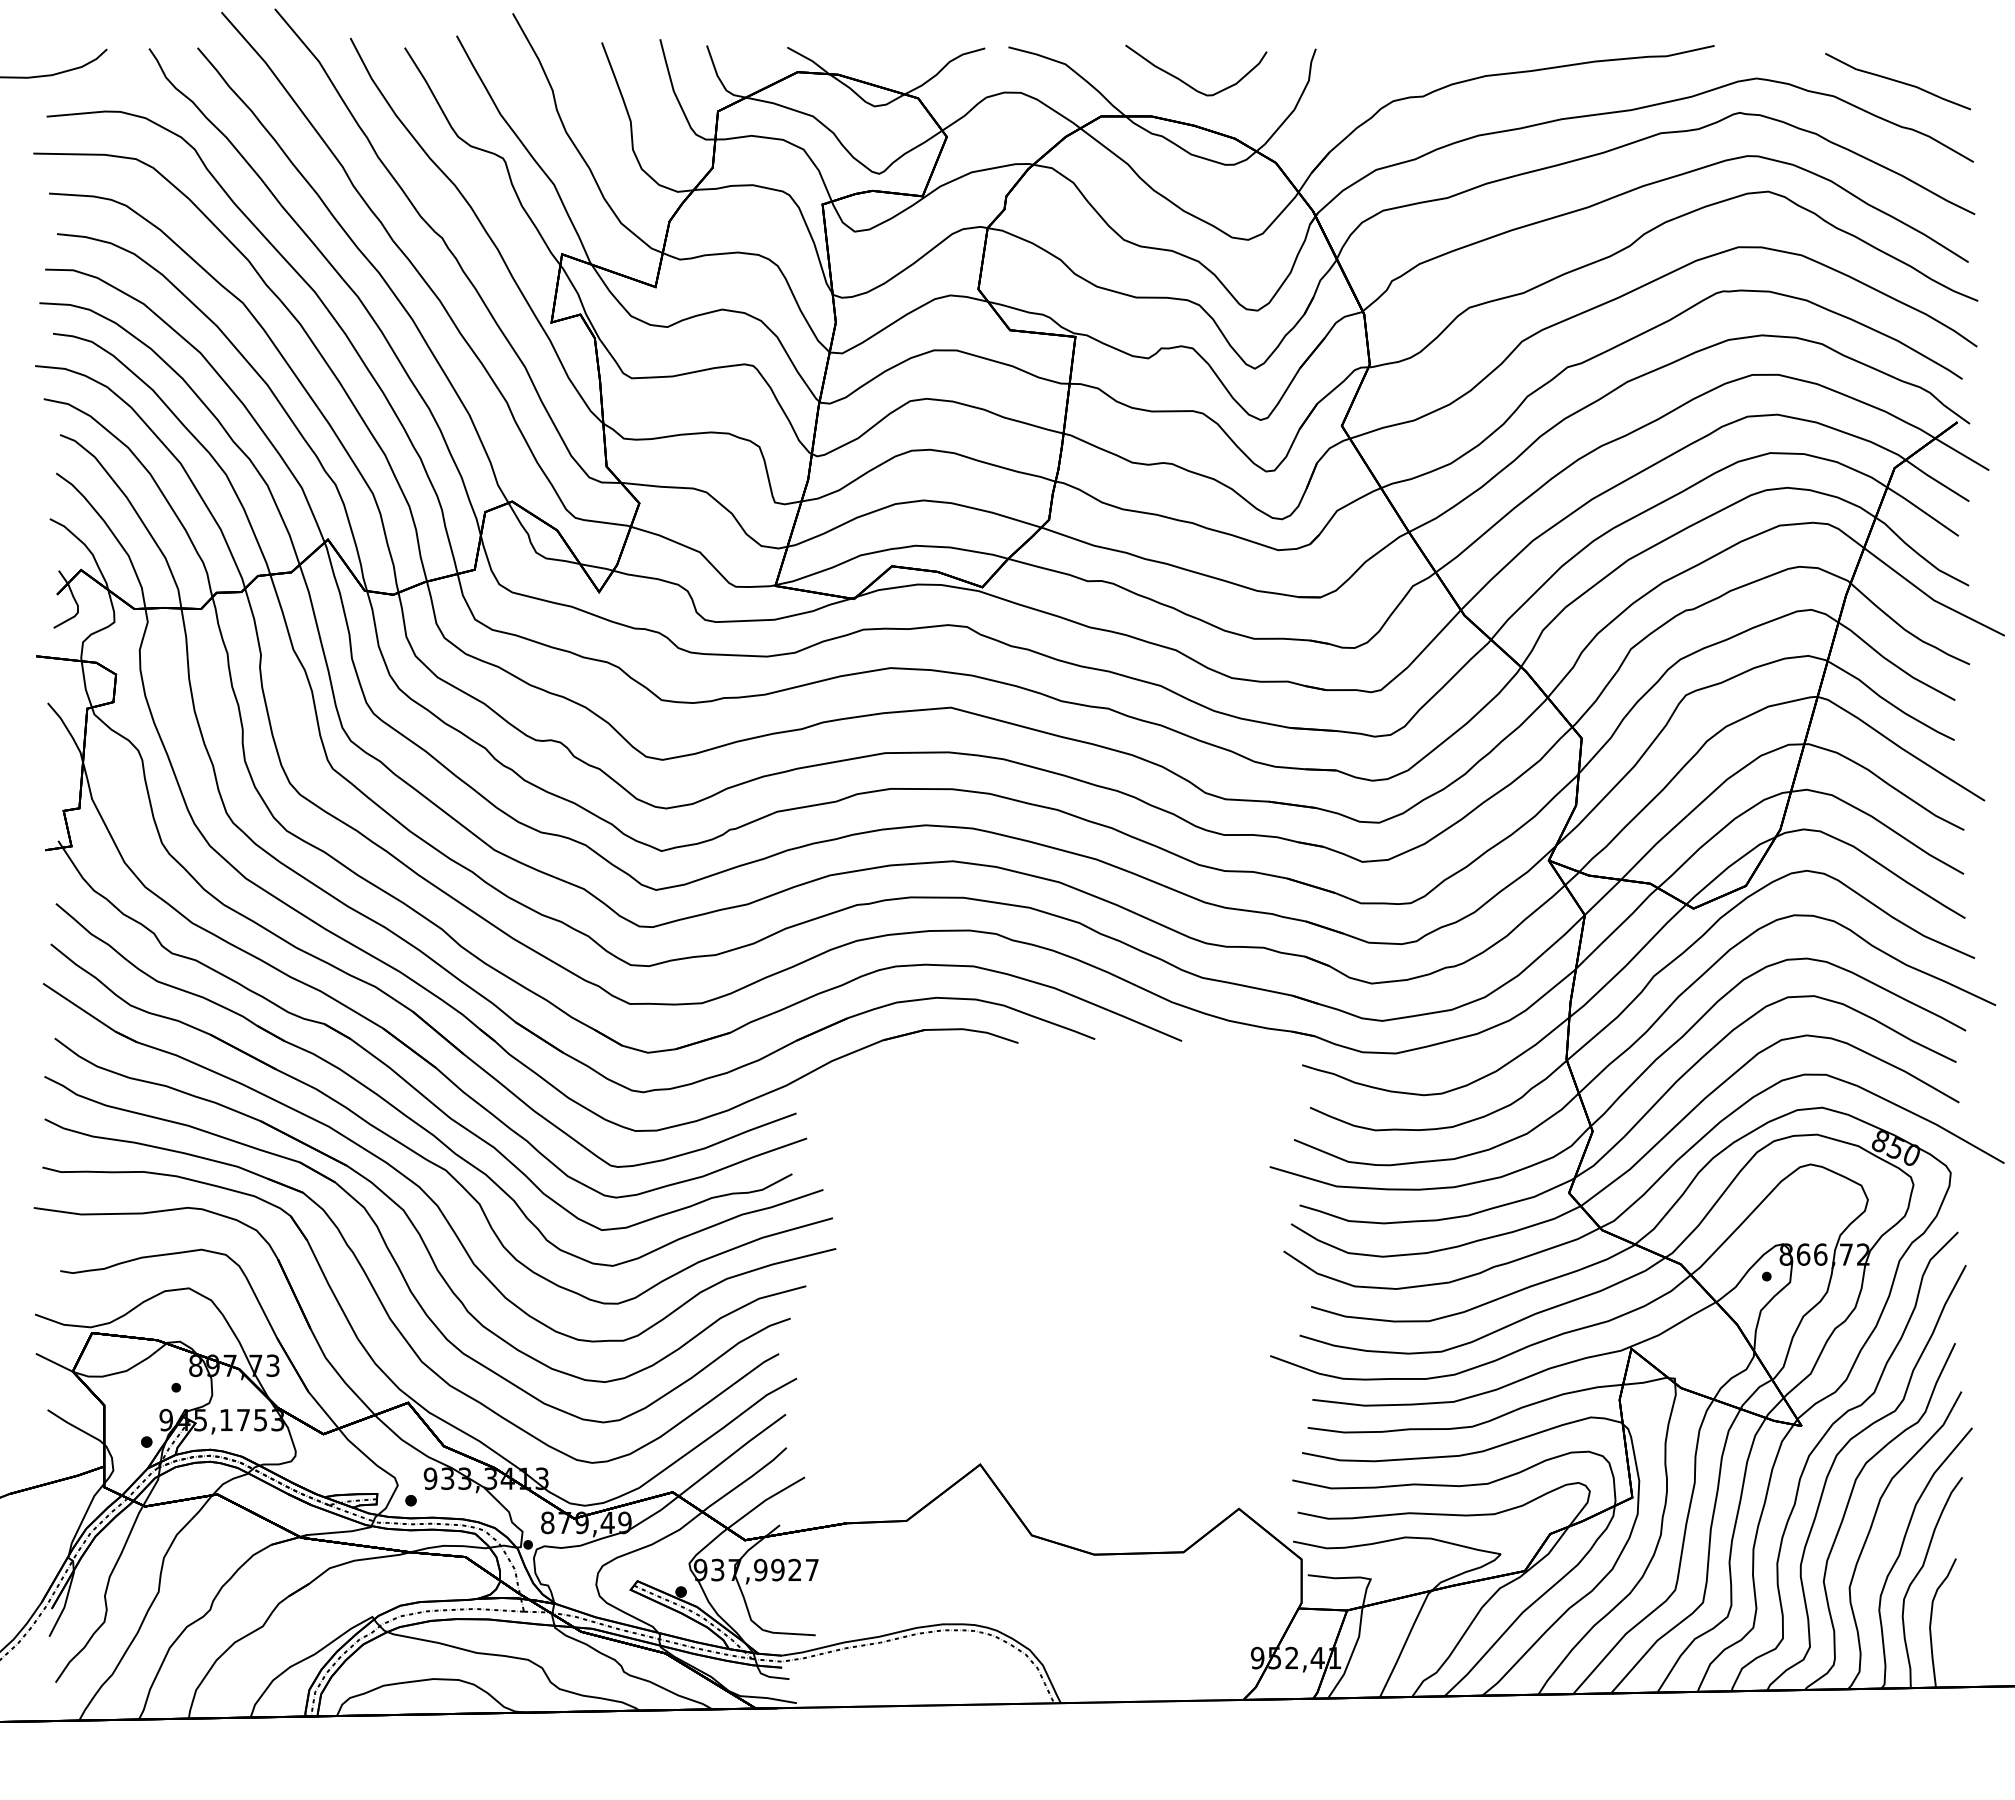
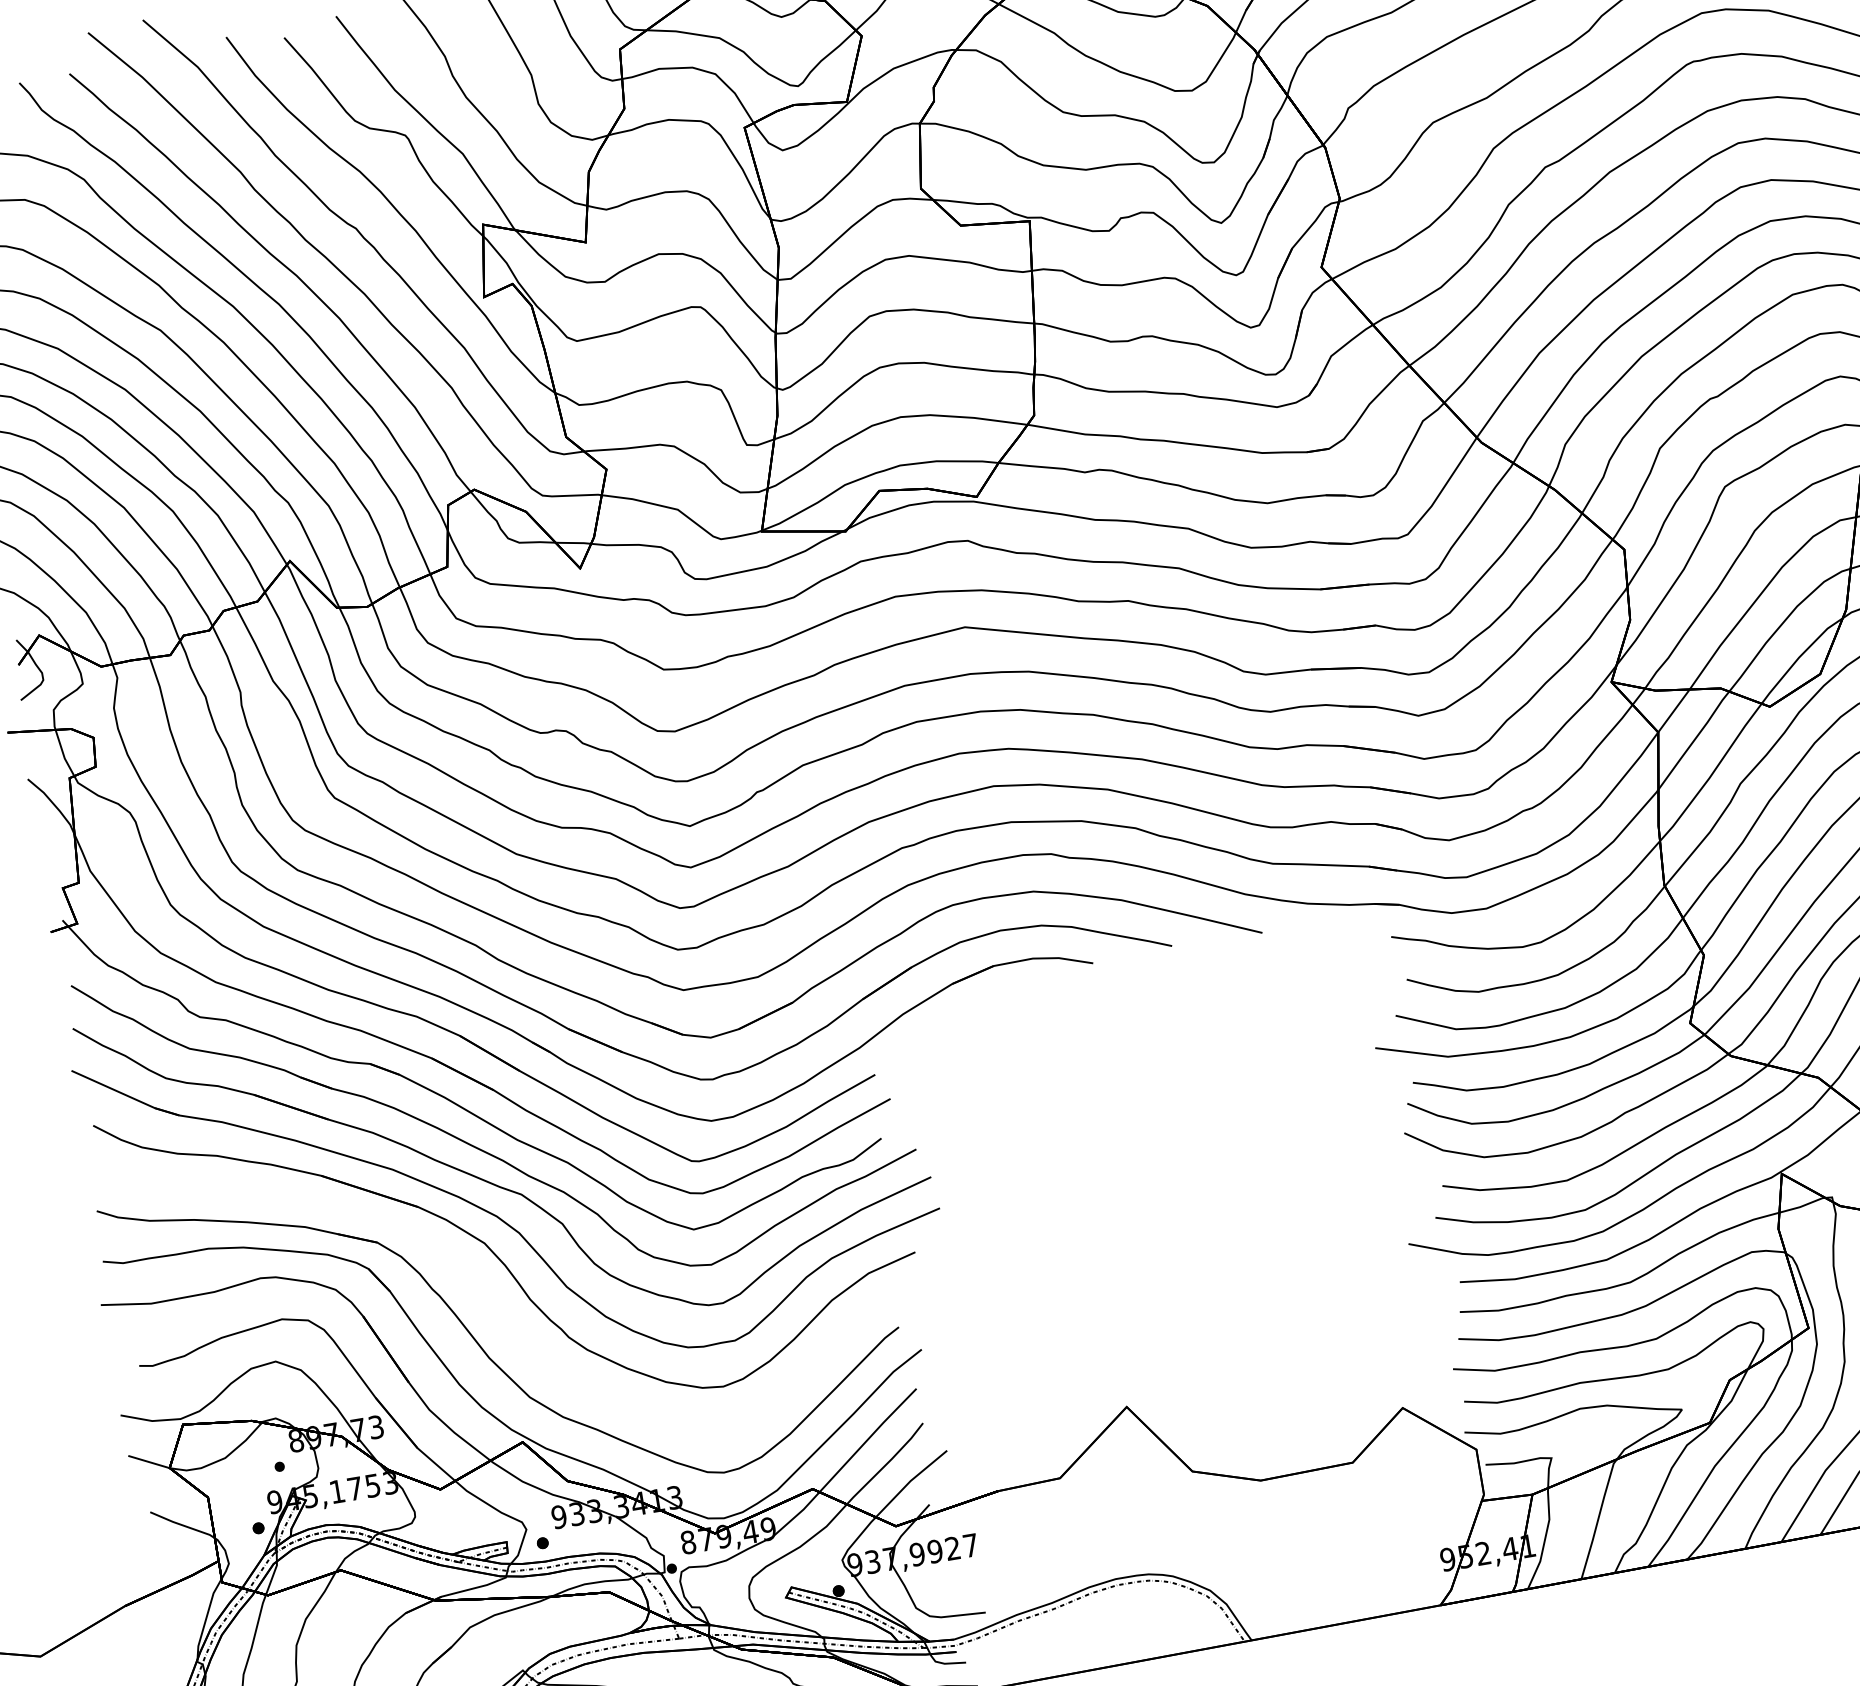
part: (395, 1259) -> (484, 1295), removed

